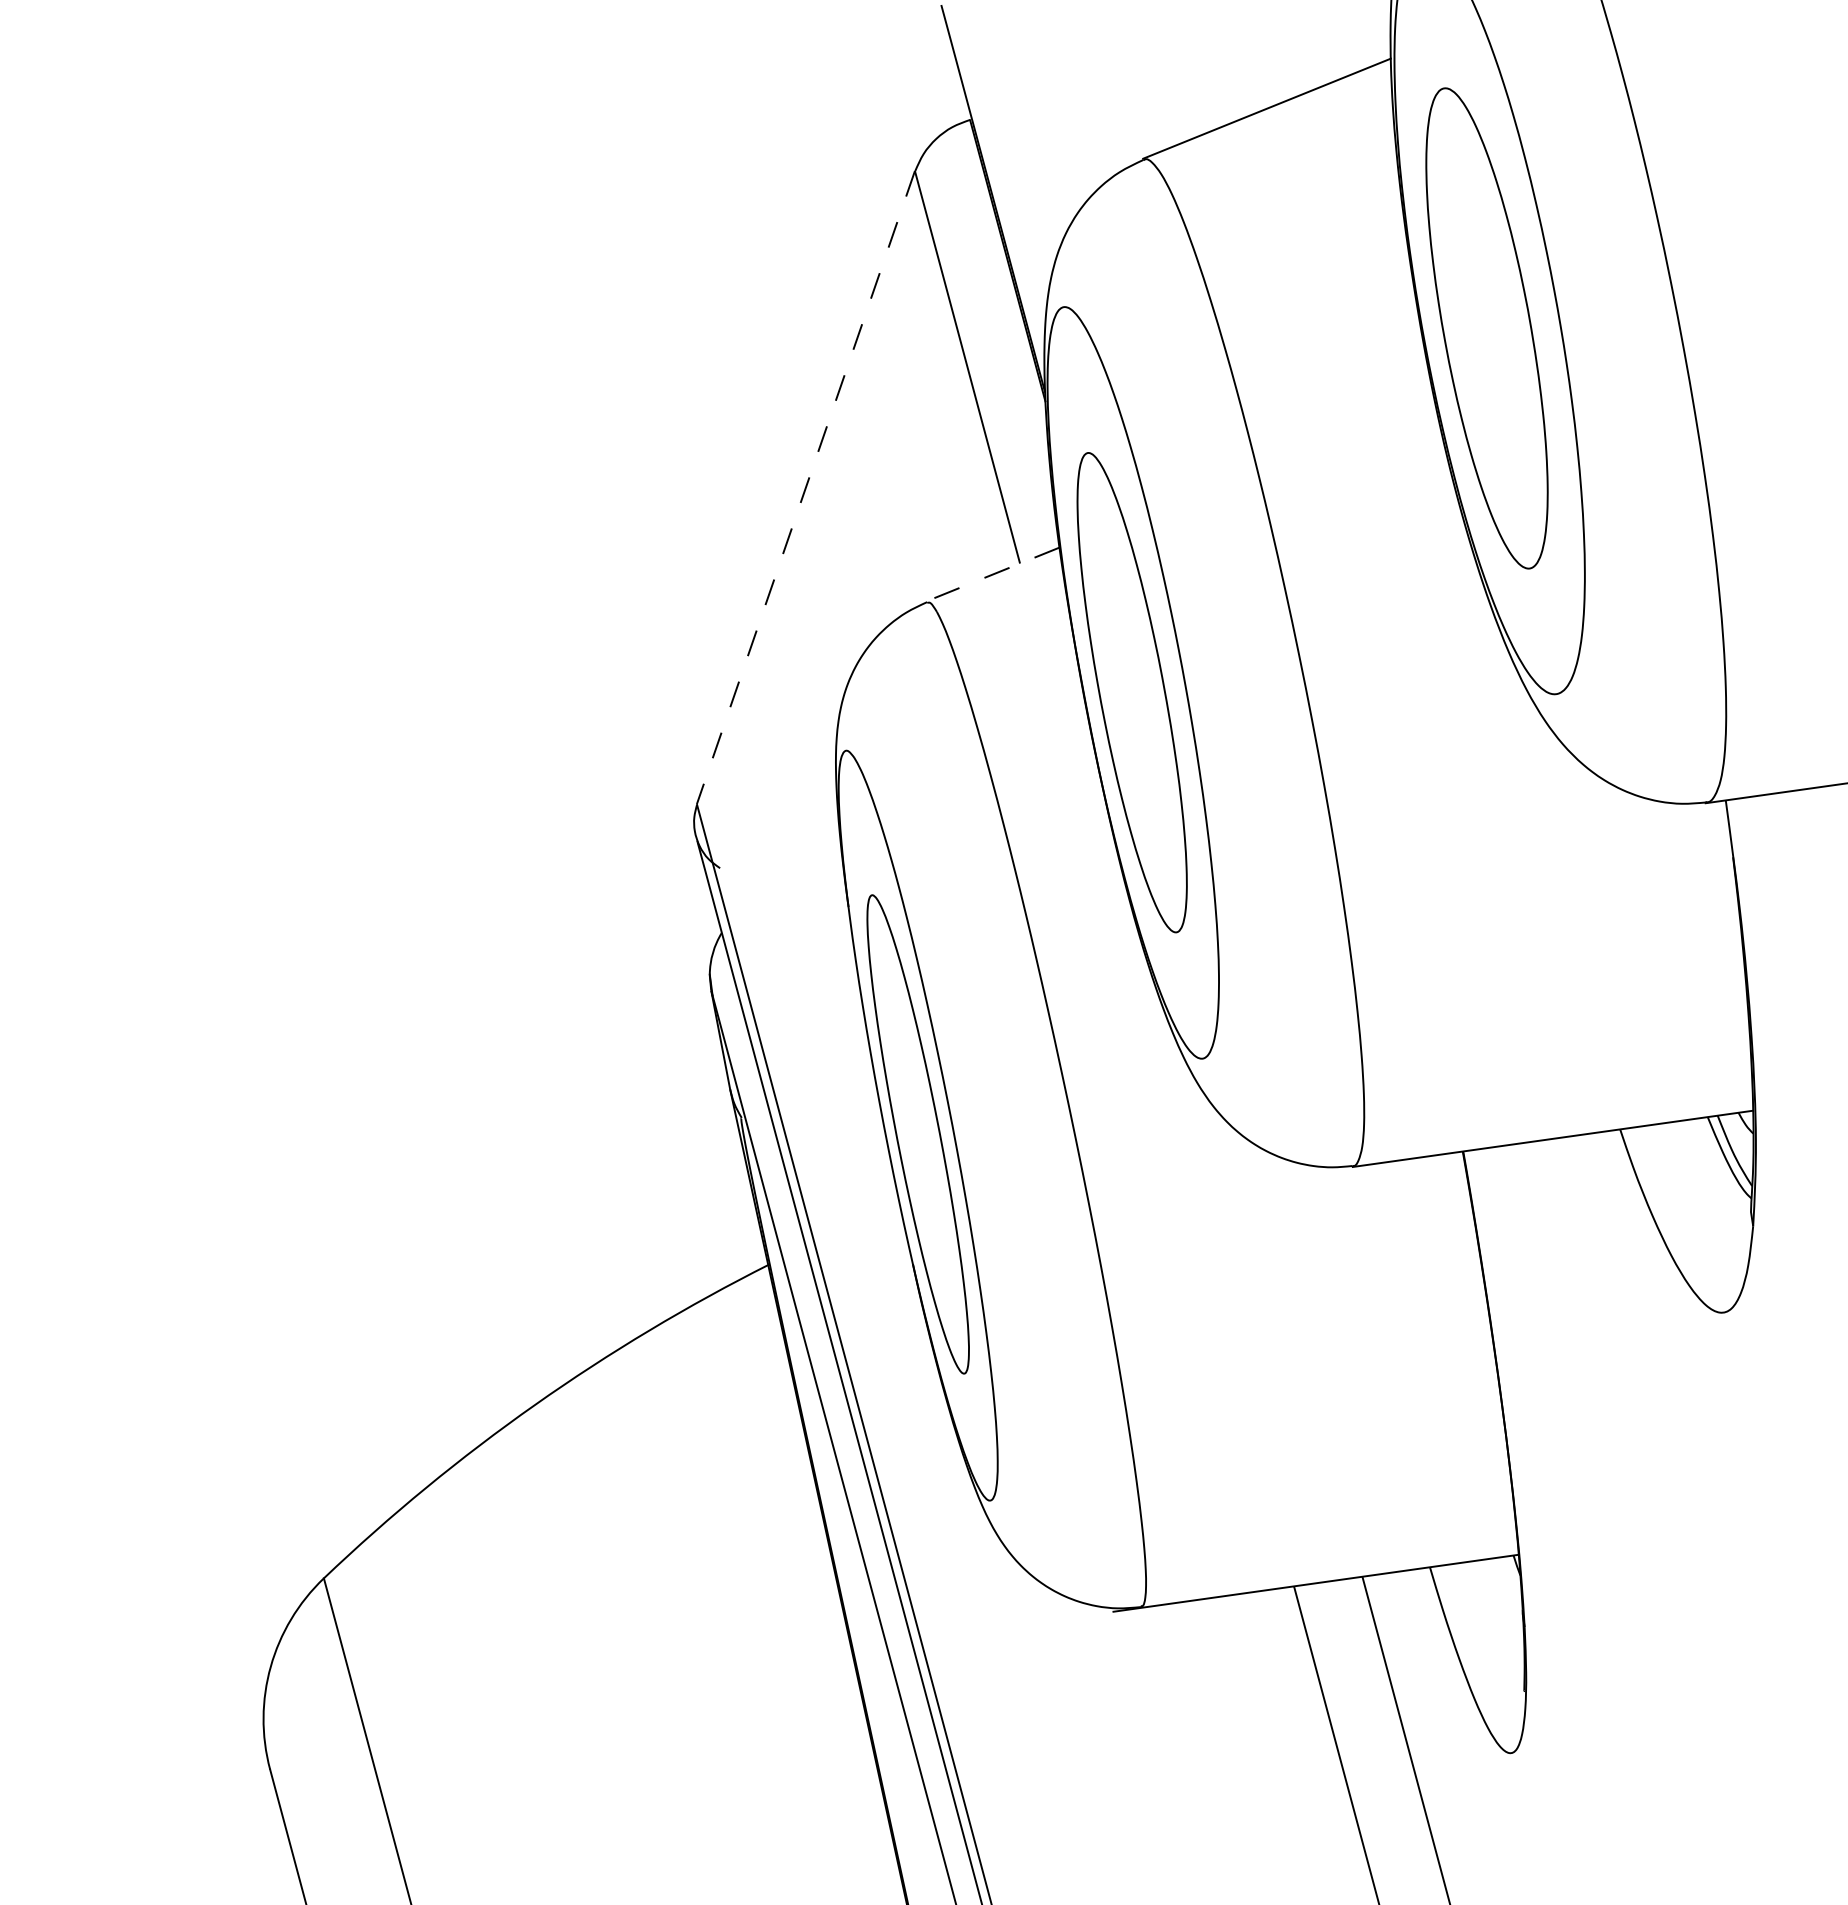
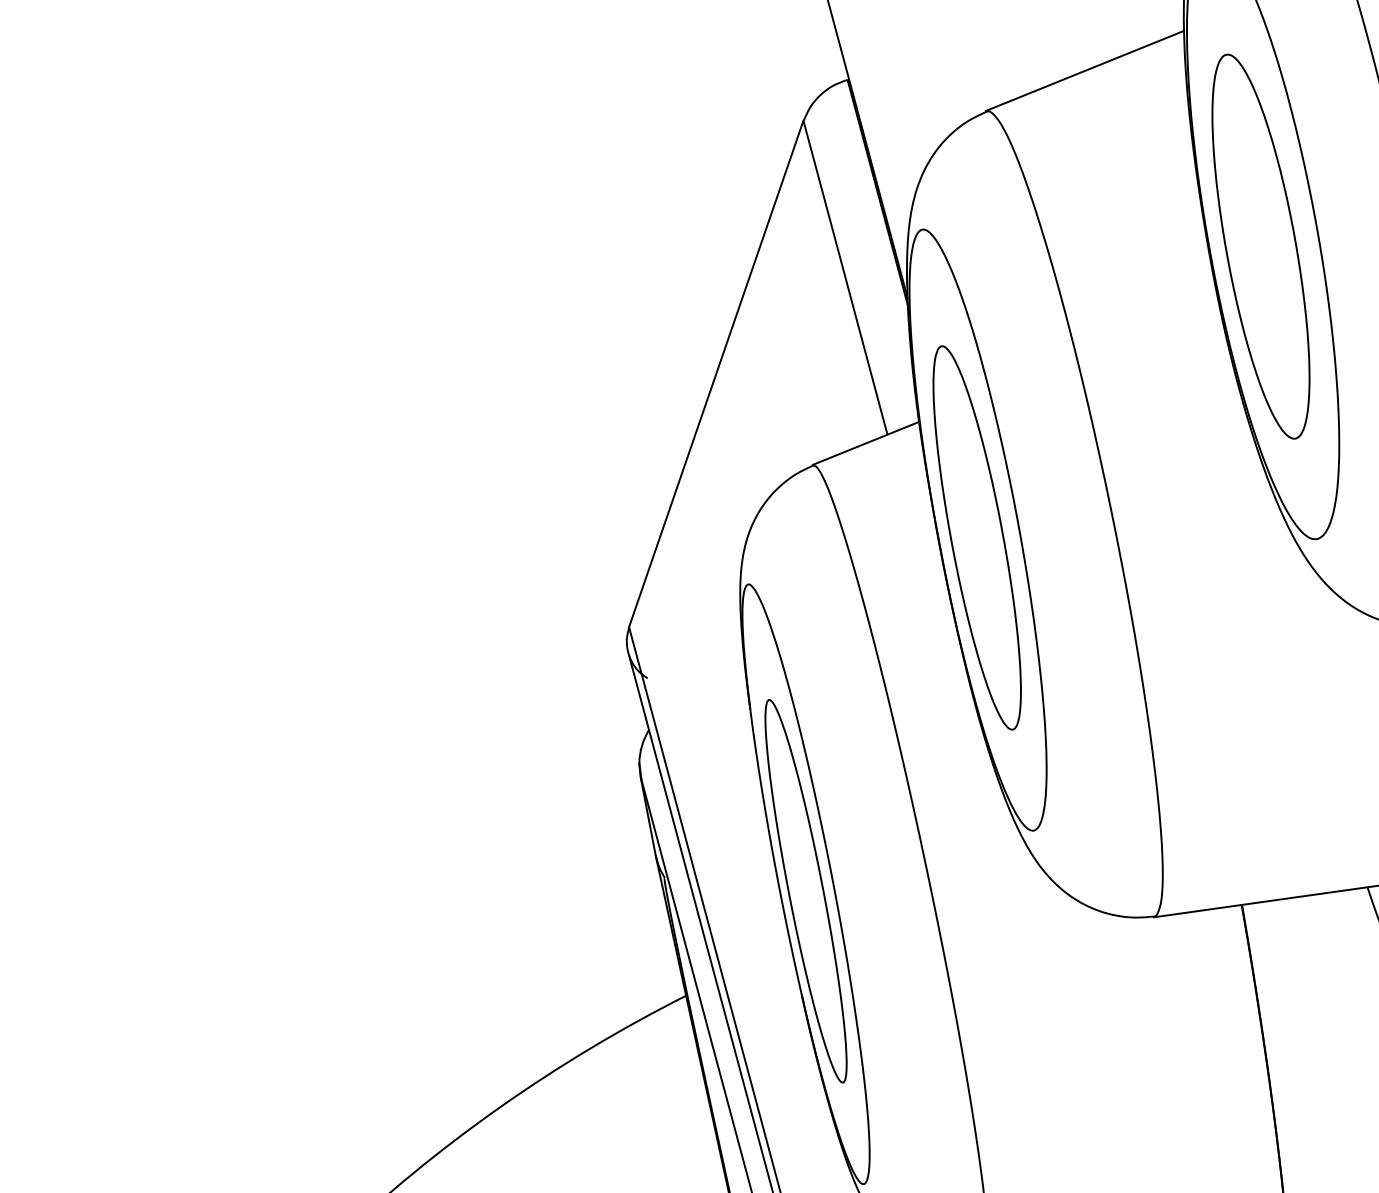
line: (805, 487) -> (715, 373), dashed -> solid
line: (993, 574) -> (866, 443), dashed -> solid

